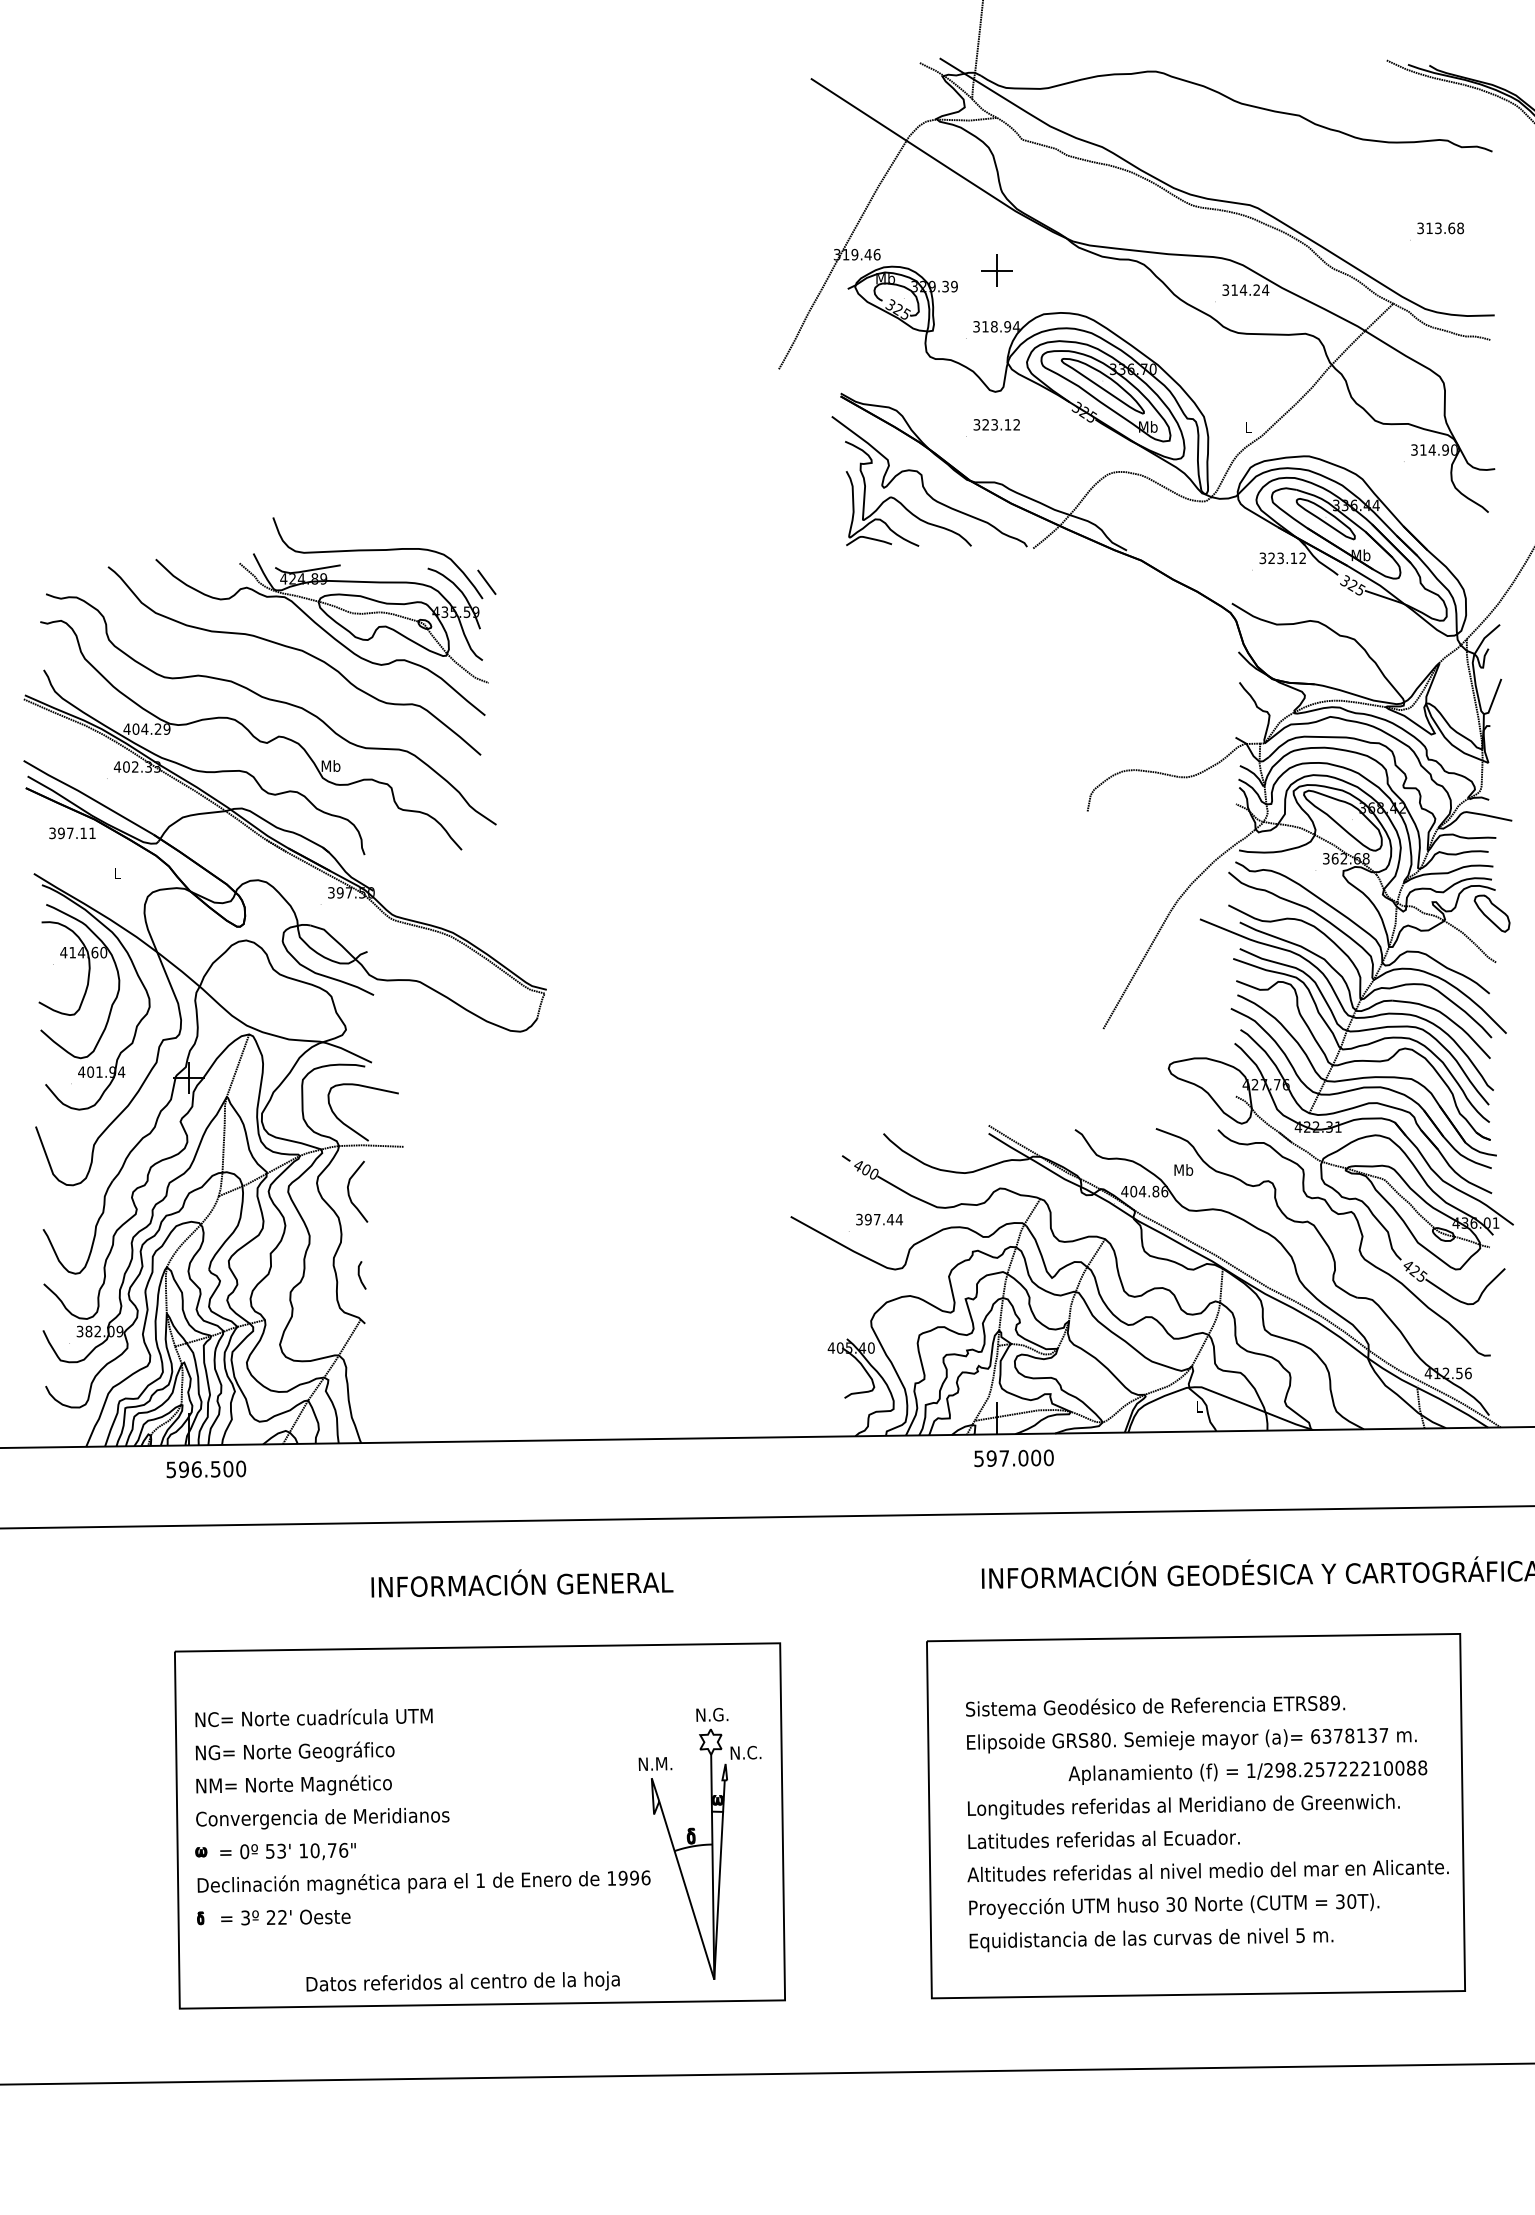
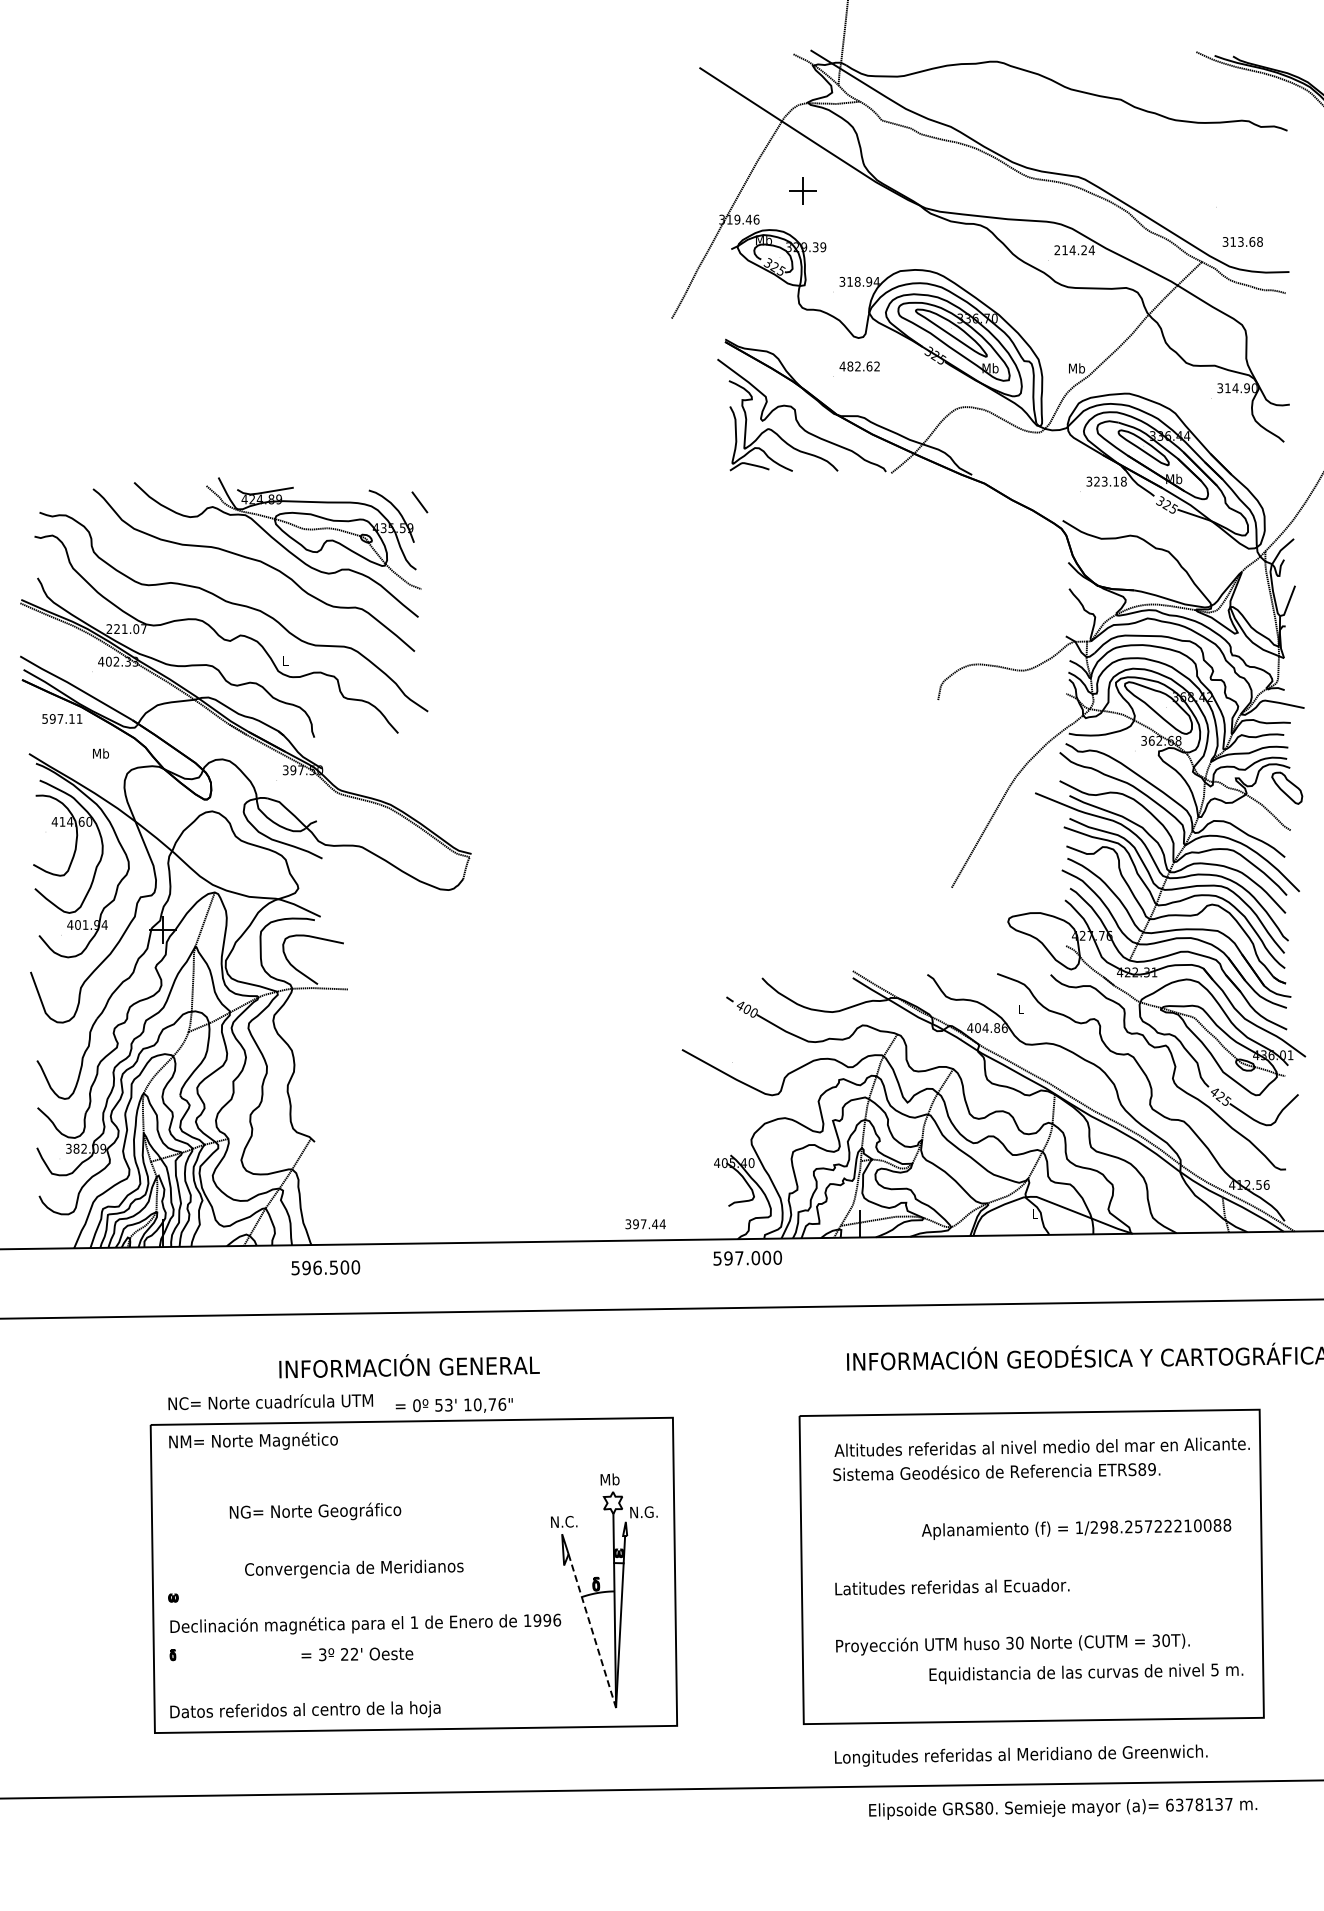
text: (1440, 227) -> (1242, 241), moved
part: (996, 269) -> (802, 190), moved
text: (1225, 290) -> (1057, 250), 314.24 -> 214.24
text: (991, 424) -> (855, 366), 323.12 -> 482.62
text: (1247, 427) -> (1076, 368), L -> Mb
curve: (377, 551) -> (325, 475), removed
text: (1302, 558) -> (1123, 481), 323.12 -> 323.18
text: (146, 729) -> (126, 629), 404.29 -> 221.07
text: (331, 765) -> (285, 660), Mb -> L
text: (51, 832) -> (44, 718), 397.11 -> 597.11
text: (116, 873) -> (100, 753), L -> Mb
text: (1184, 1170) -> (1021, 1009), Mb -> L
curve: (349, 1190) -> (301, 1027), removed
text: (879, 1219) -> (645, 1224), moved
line: (360, 1275) -> (310, 1100), removed
text: (1013, 1457) -> (747, 1257), moved
text: (205, 1469) -> (325, 1267), moved
text: (522, 1583) -> (409, 1366), moved
text: (713, 1714) -> (615, 1479), N.G. -> Mb
text: (313, 1718) -> (270, 1402), moved
text: (1192, 1740) -> (1063, 1808), moved
text: (295, 1751) -> (315, 1511), moved
text: (757, 1751) -> (653, 1511), N.C. -> N.G.
text: (663, 1763) -> (572, 1521), N.M. -> N.C.
text: (294, 1784) -> (253, 1440), moved
text: (1184, 1806) -> (1021, 1755), moved
text: (323, 1817) -> (354, 1568), moved
text: (287, 1851) -> (453, 1405), moved
text: (1207, 1870) -> (1041, 1446), moved
line: (686, 1889) -> (592, 1630), solid -> dashed
text: (285, 1917) -> (357, 1654), moved
text: (1151, 1939) -> (1086, 1673), moved
text: (463, 1981) -> (305, 1709), moved

